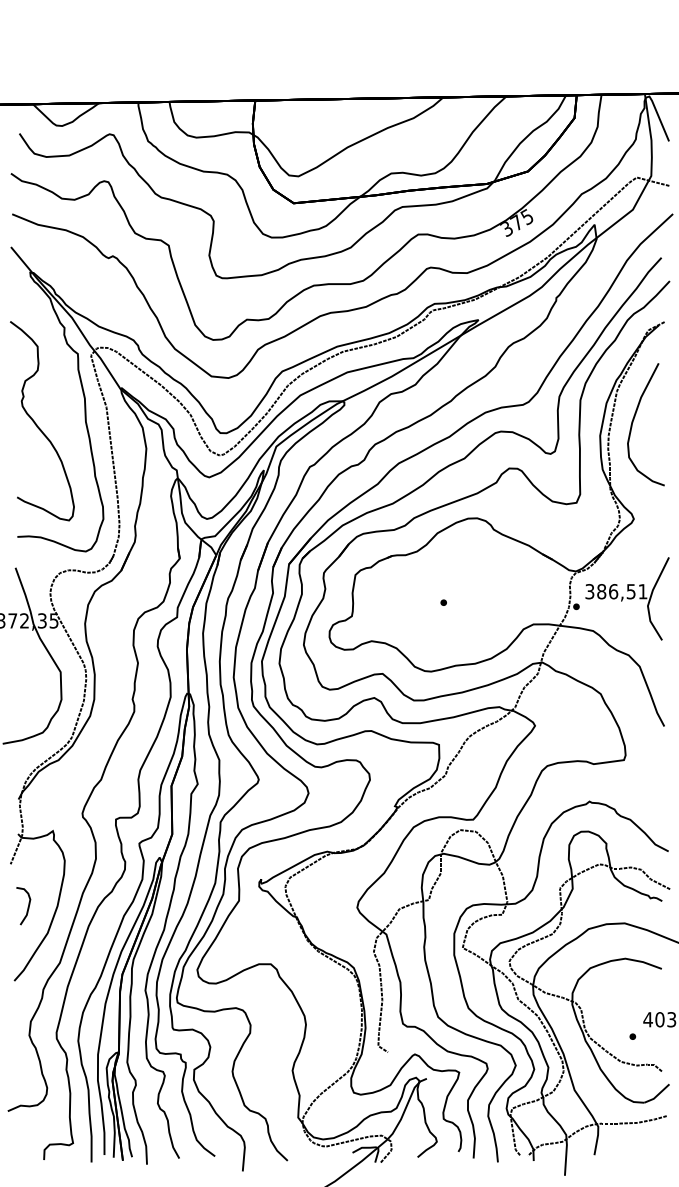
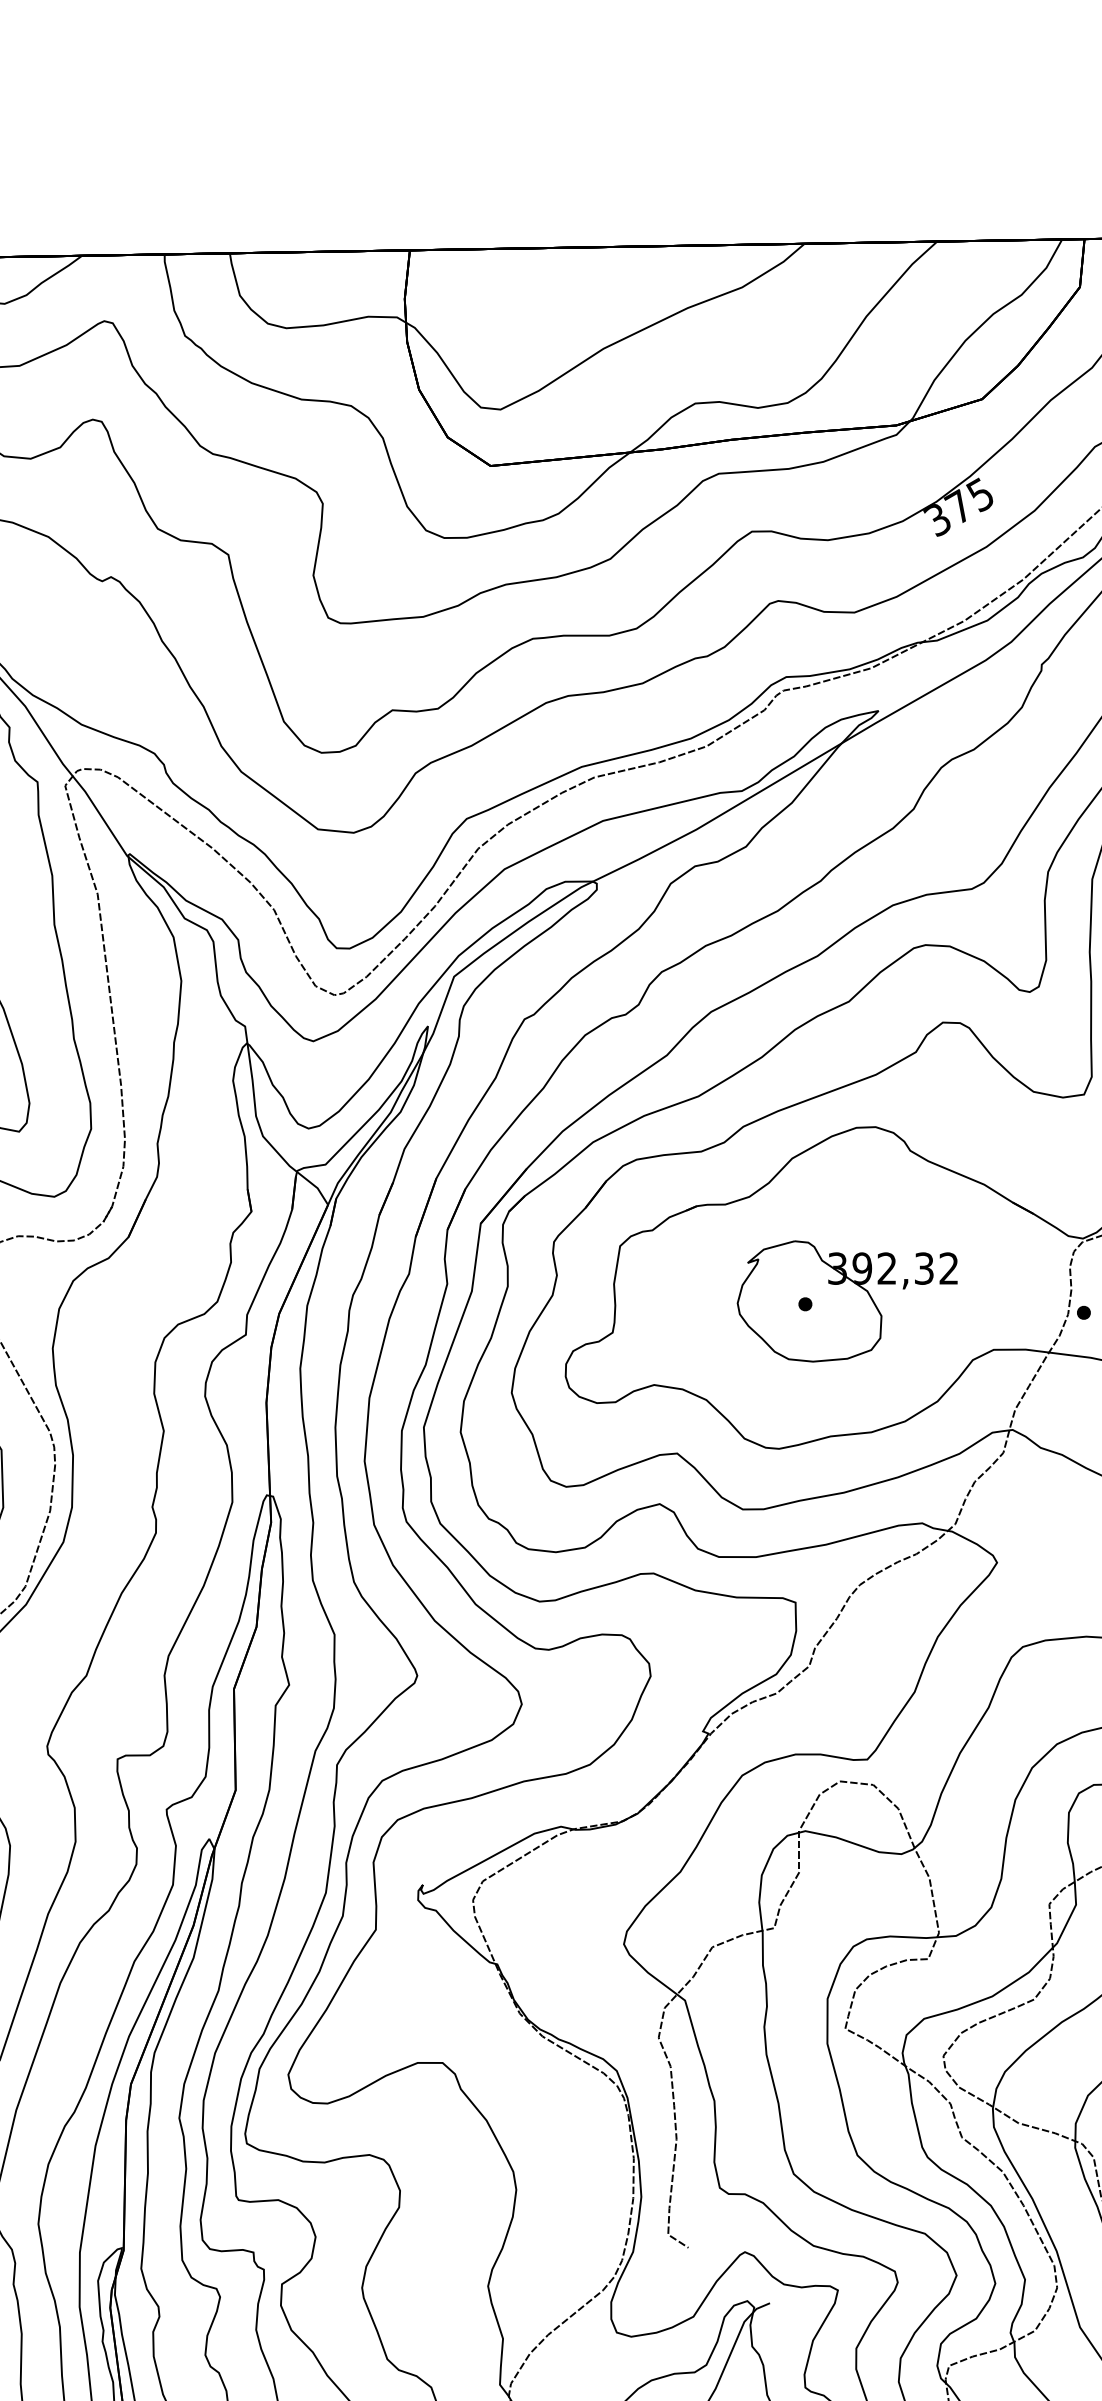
part: (463, 600) -> (846, 1299), added

